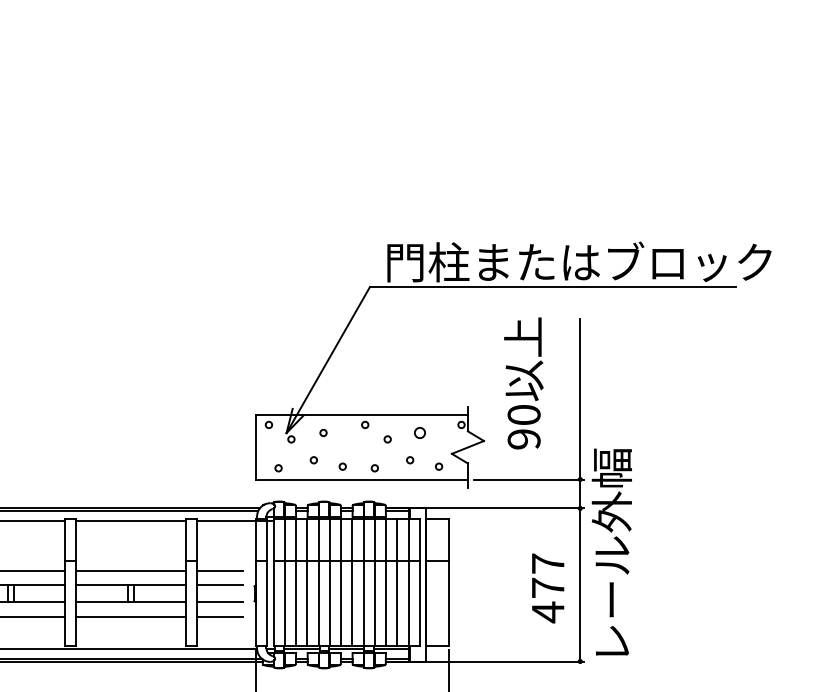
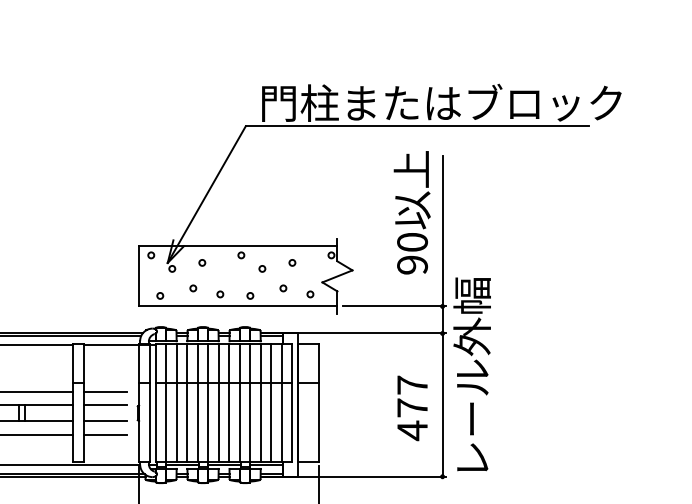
text: (523, 383) -> (411, 212), moved
circle: (419, 432) -> (292, 262), size x0.62

